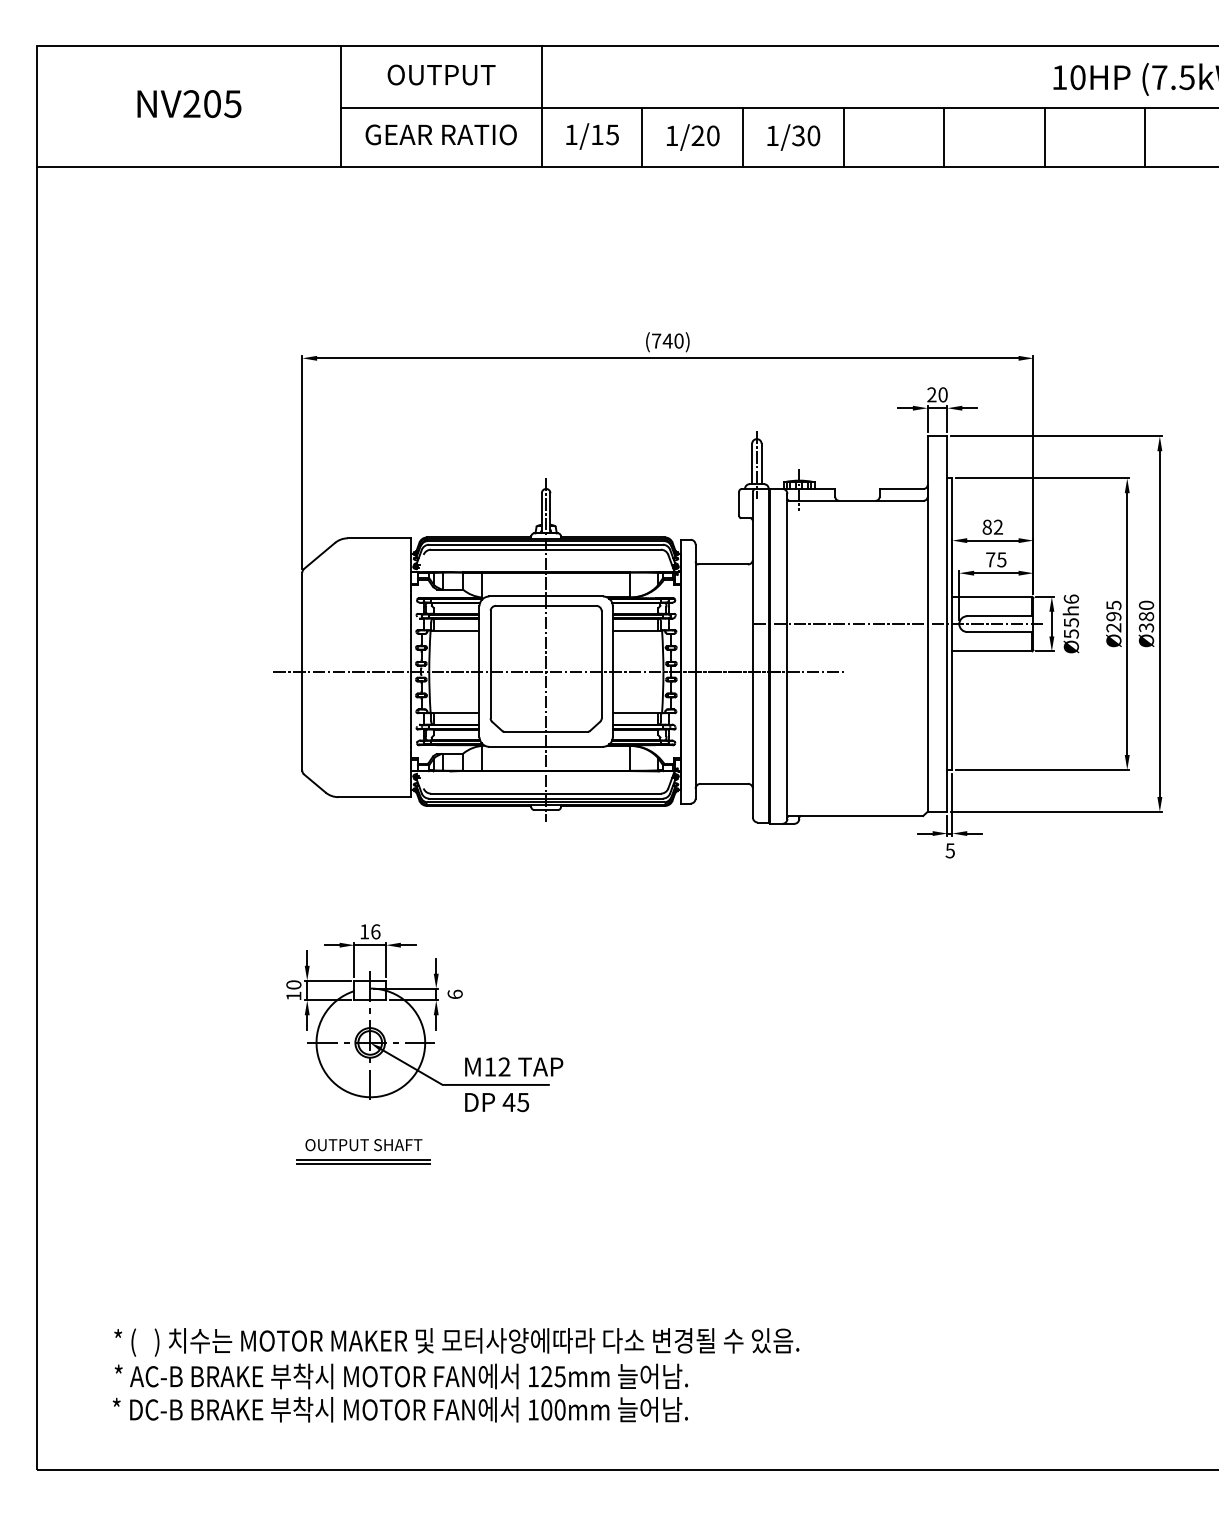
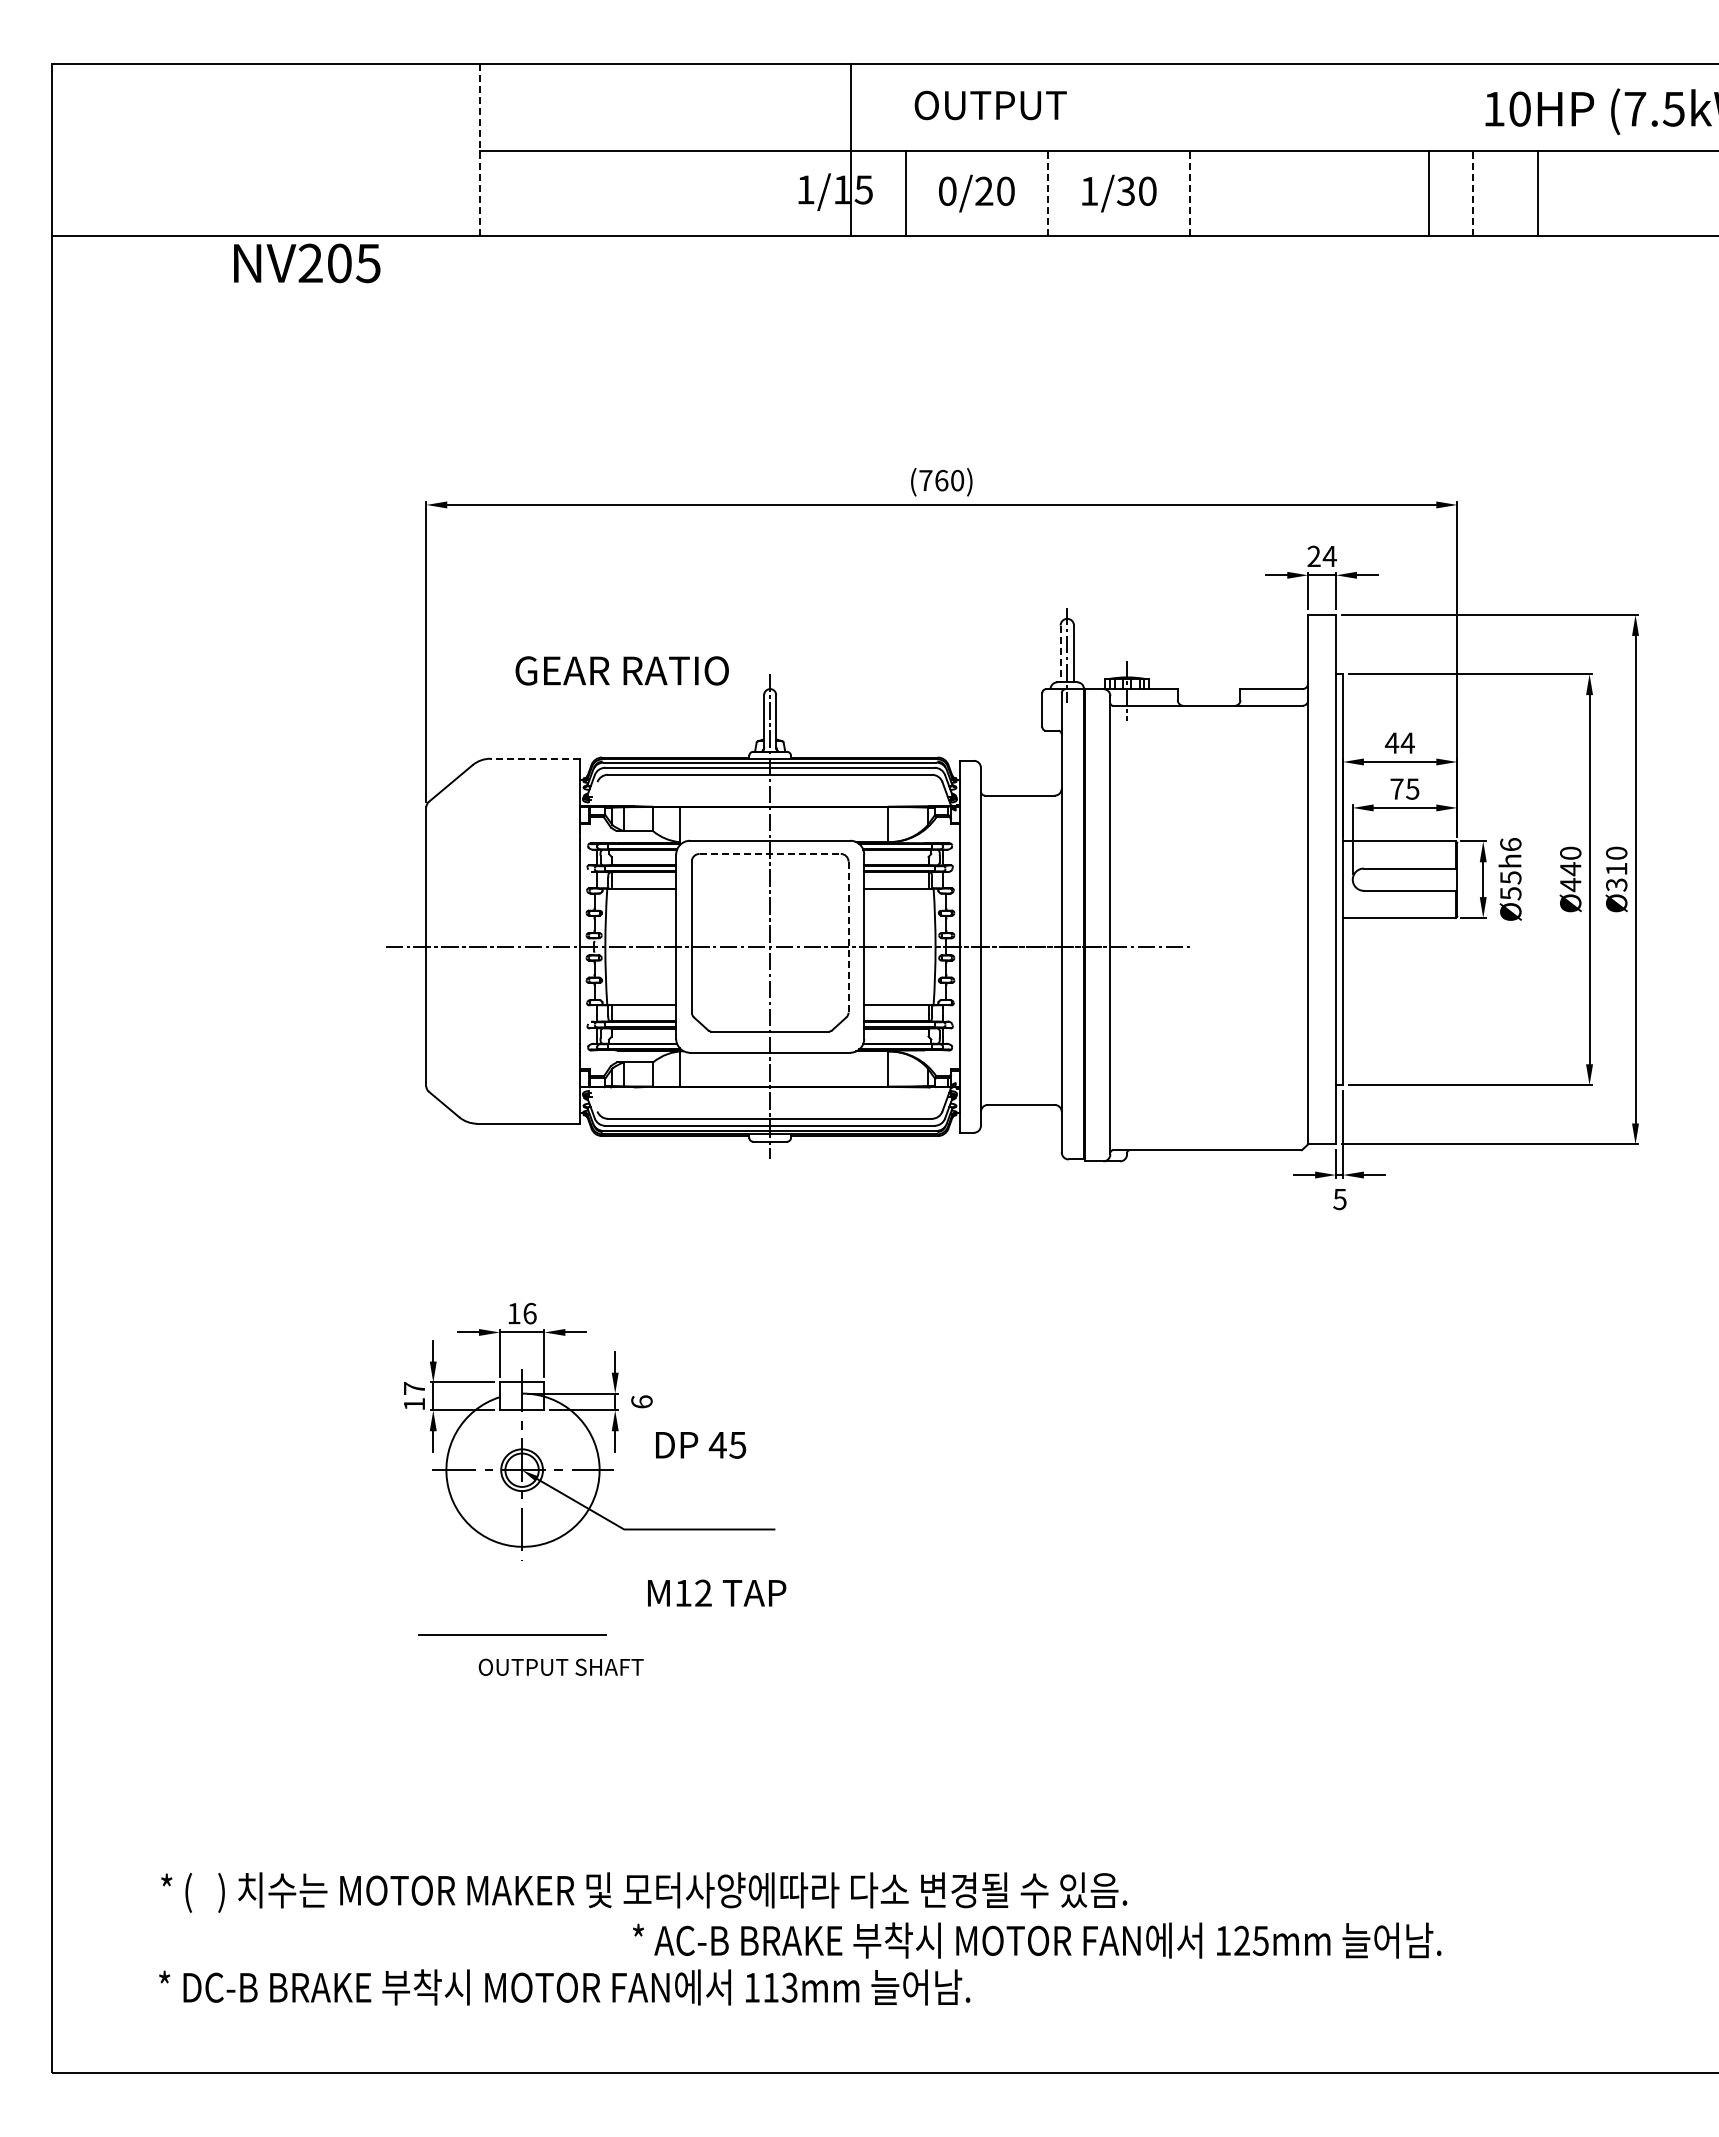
text: (441, 75) -> (990, 105), moved
text: (189, 104) -> (307, 263), moved
line: (340, 106) -> (480, 149), solid -> dashed
line: (542, 106) -> (851, 149), moved
text: (440, 134) -> (621, 670), moved
text: (671, 135) -> (947, 190), 1/20 -> 0/20
line: (742, 137) -> (1047, 193), solid -> dashed
line: (843, 137) -> (1189, 193), solid -> dashed
line: (944, 137) -> (1429, 193), moved
line: (1044, 137) -> (1473, 193), solid -> dashed
line: (1145, 137) -> (1538, 193), moved
text: (667, 340) -> (941, 480), (740) -> (760)
text: (942, 394) -> (1329, 556), 20 -> 24
line: (752, 464) -> (1060, 654), solid -> dashed
text: (992, 526) -> (1399, 742), 82 -> 44
line: (379, 538) -> (535, 758), solid -> dashed
line: (546, 605) -> (770, 853), solid -> dashed
text: (1113, 616) -> (1570, 869), Ø295 -> Ø440
text: (1146, 616) -> (1616, 868), Ø380 -> Ø310
line: (898, 623) -> (1266, 879), removed
line: (601, 665) -> (848, 937), solid -> dashed
text: (293, 984) -> (414, 1388), 10 -> 17
text: (514, 1066) -> (717, 1592), moved
text: (497, 1102) -> (701, 1445), moved
text: (363, 1144) -> (560, 1666), moved
line: (363, 1163) -> (512, 1640), removed
text: (401, 1376) -> (1037, 1940), moved
text: (553, 1409) -> (780, 1987), 100mm -> 113mm

